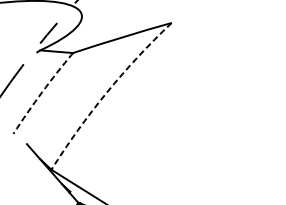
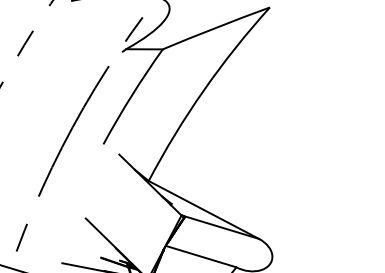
arc: (41, 92) -> (131, 95), dashed -> solid
arc: (106, 92) -> (203, 90), dashed -> solid

